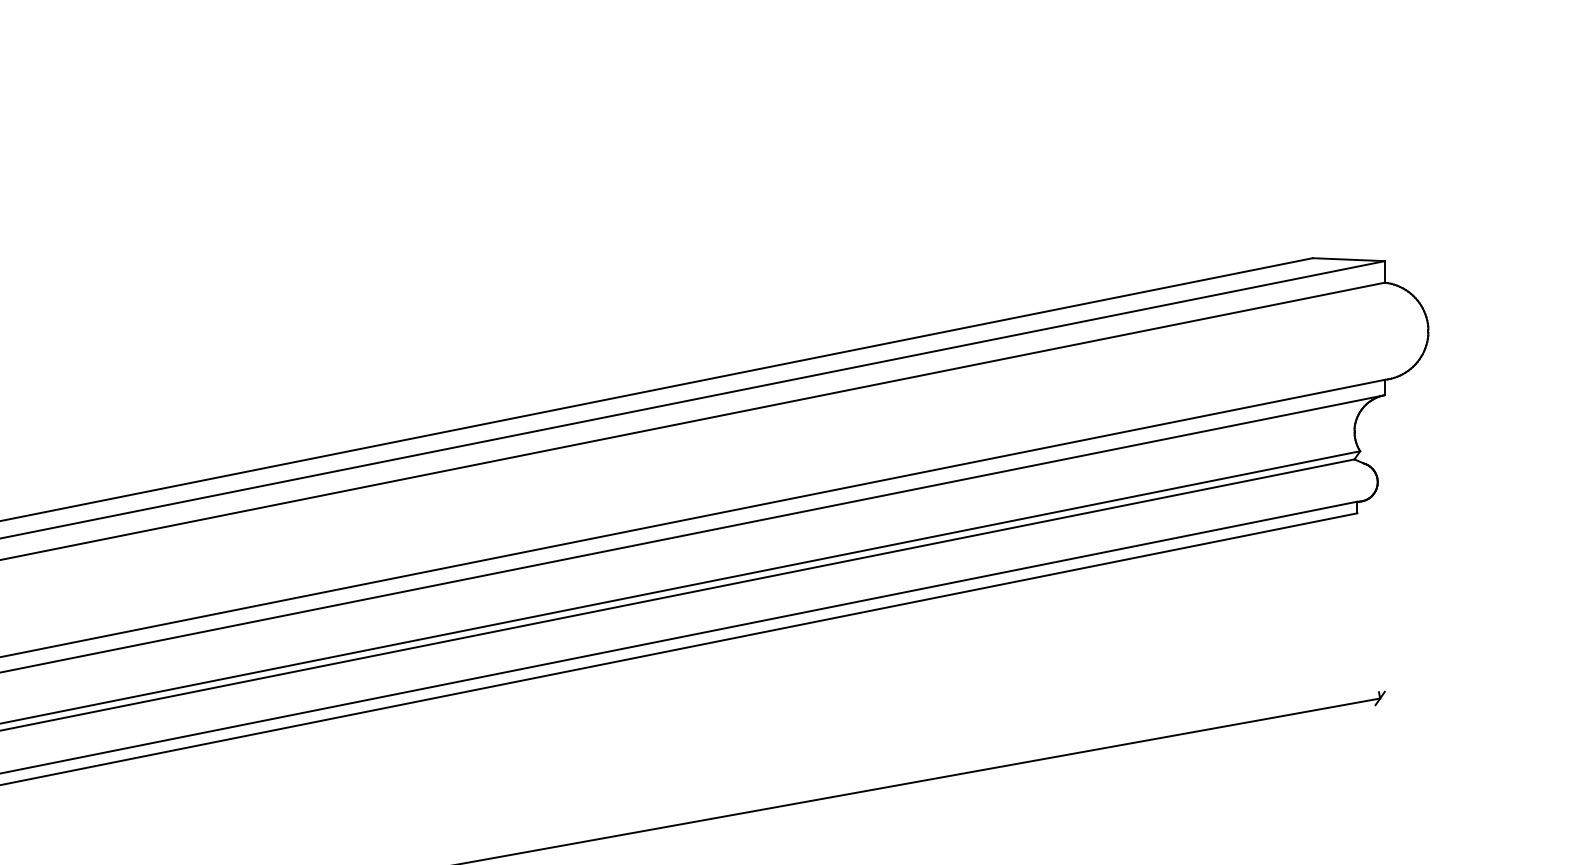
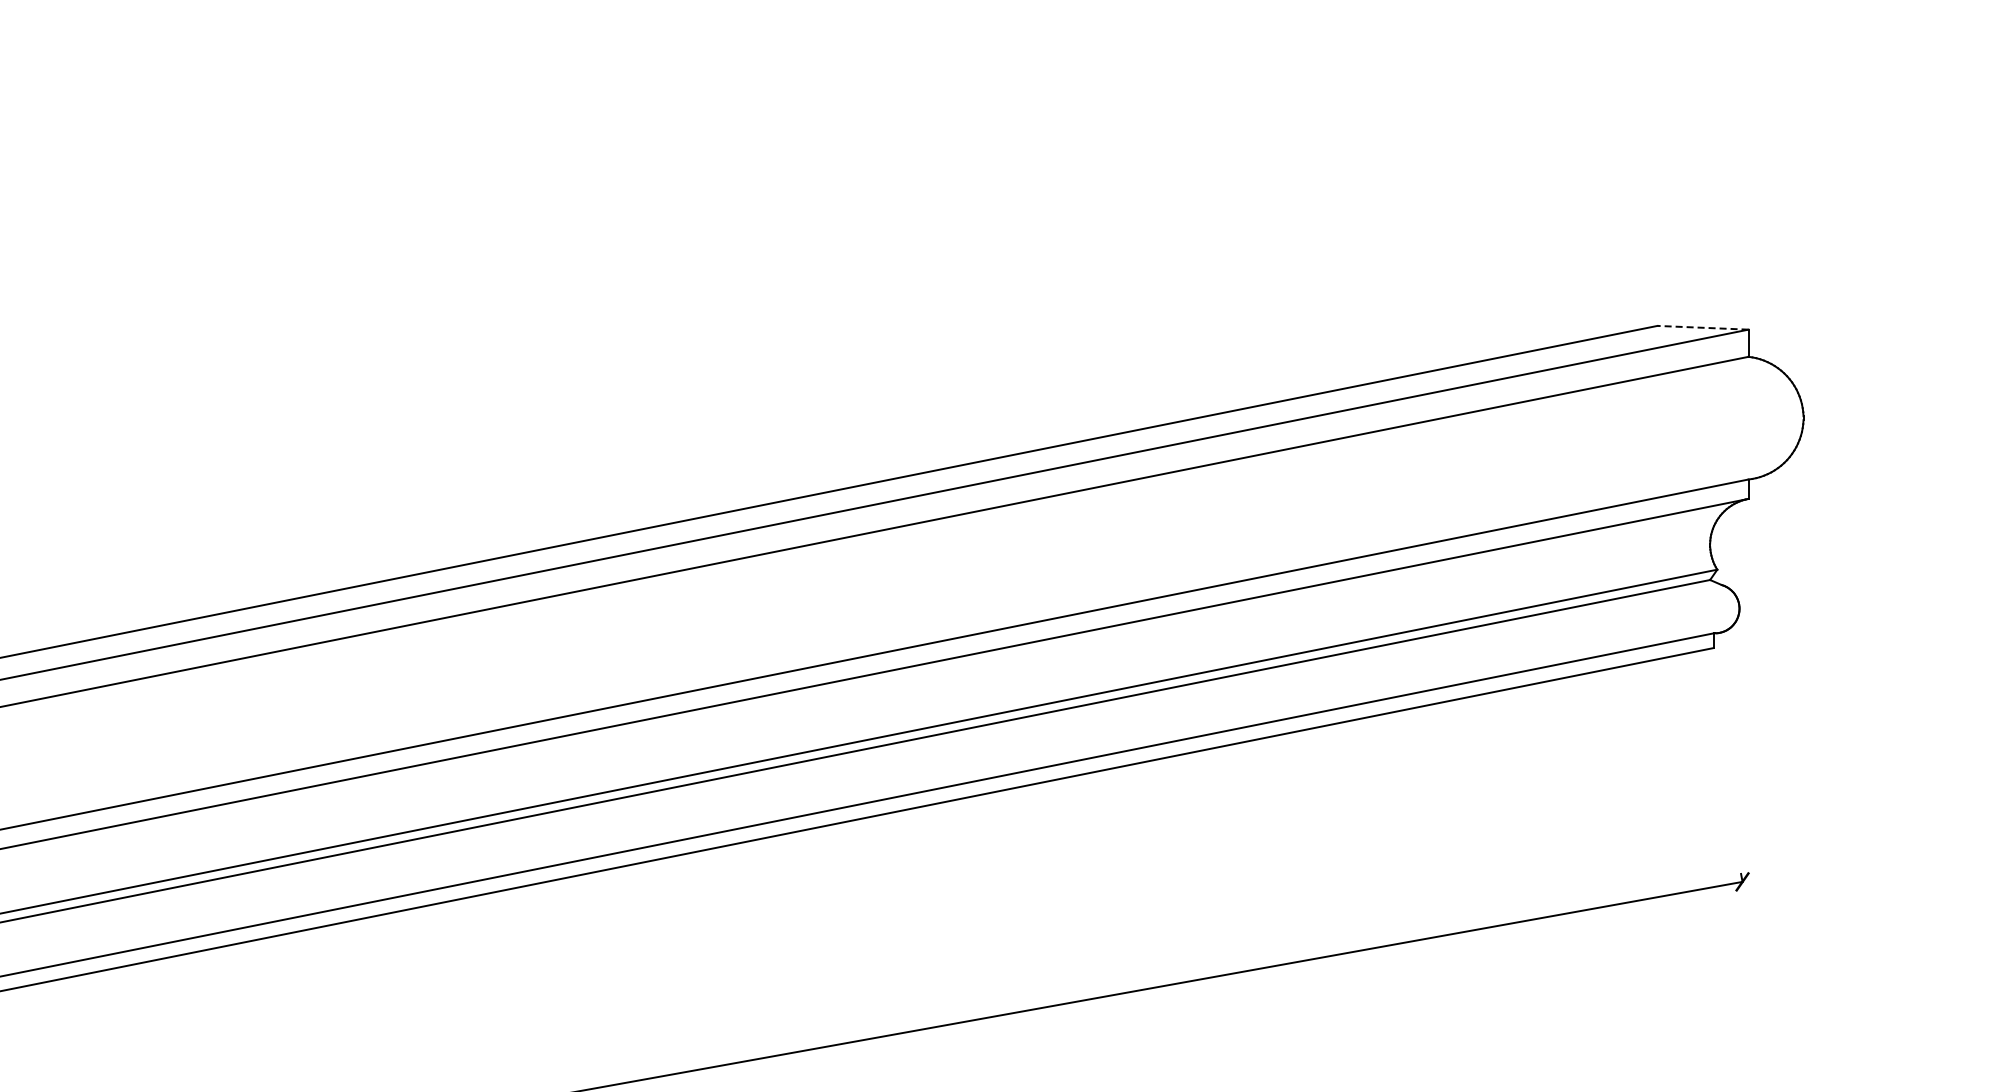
line: (1349, 259) -> (1703, 327), solid -> dashed

